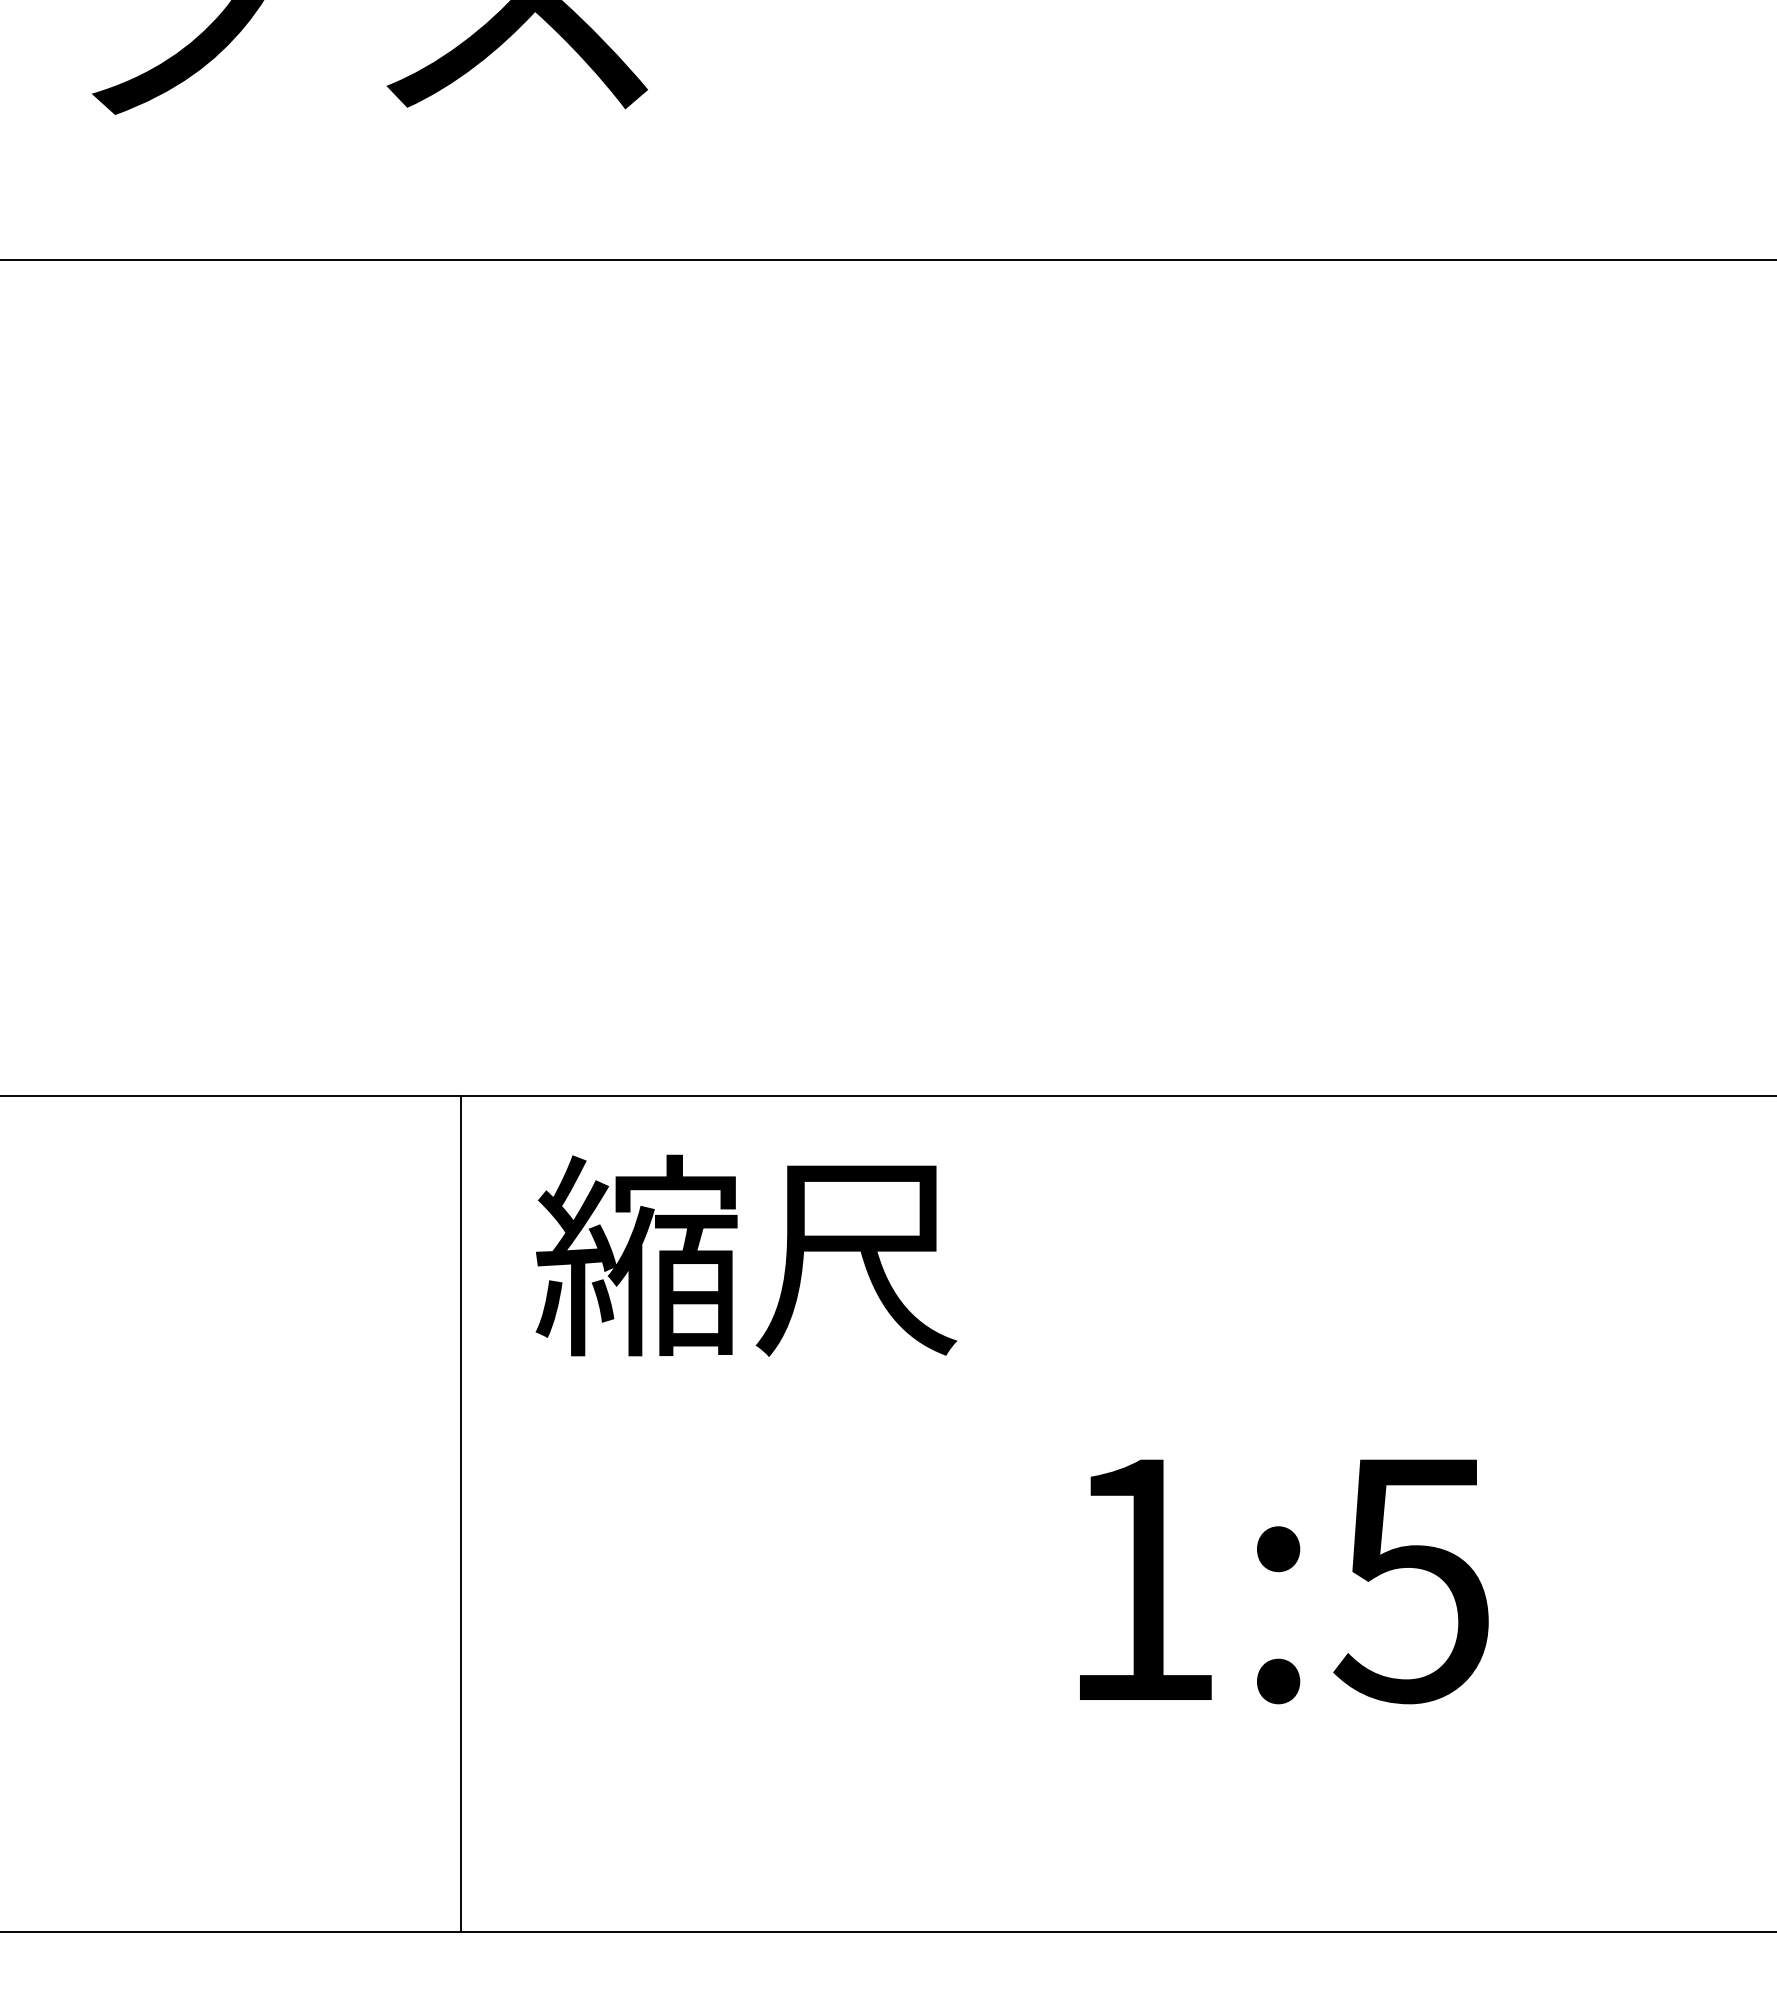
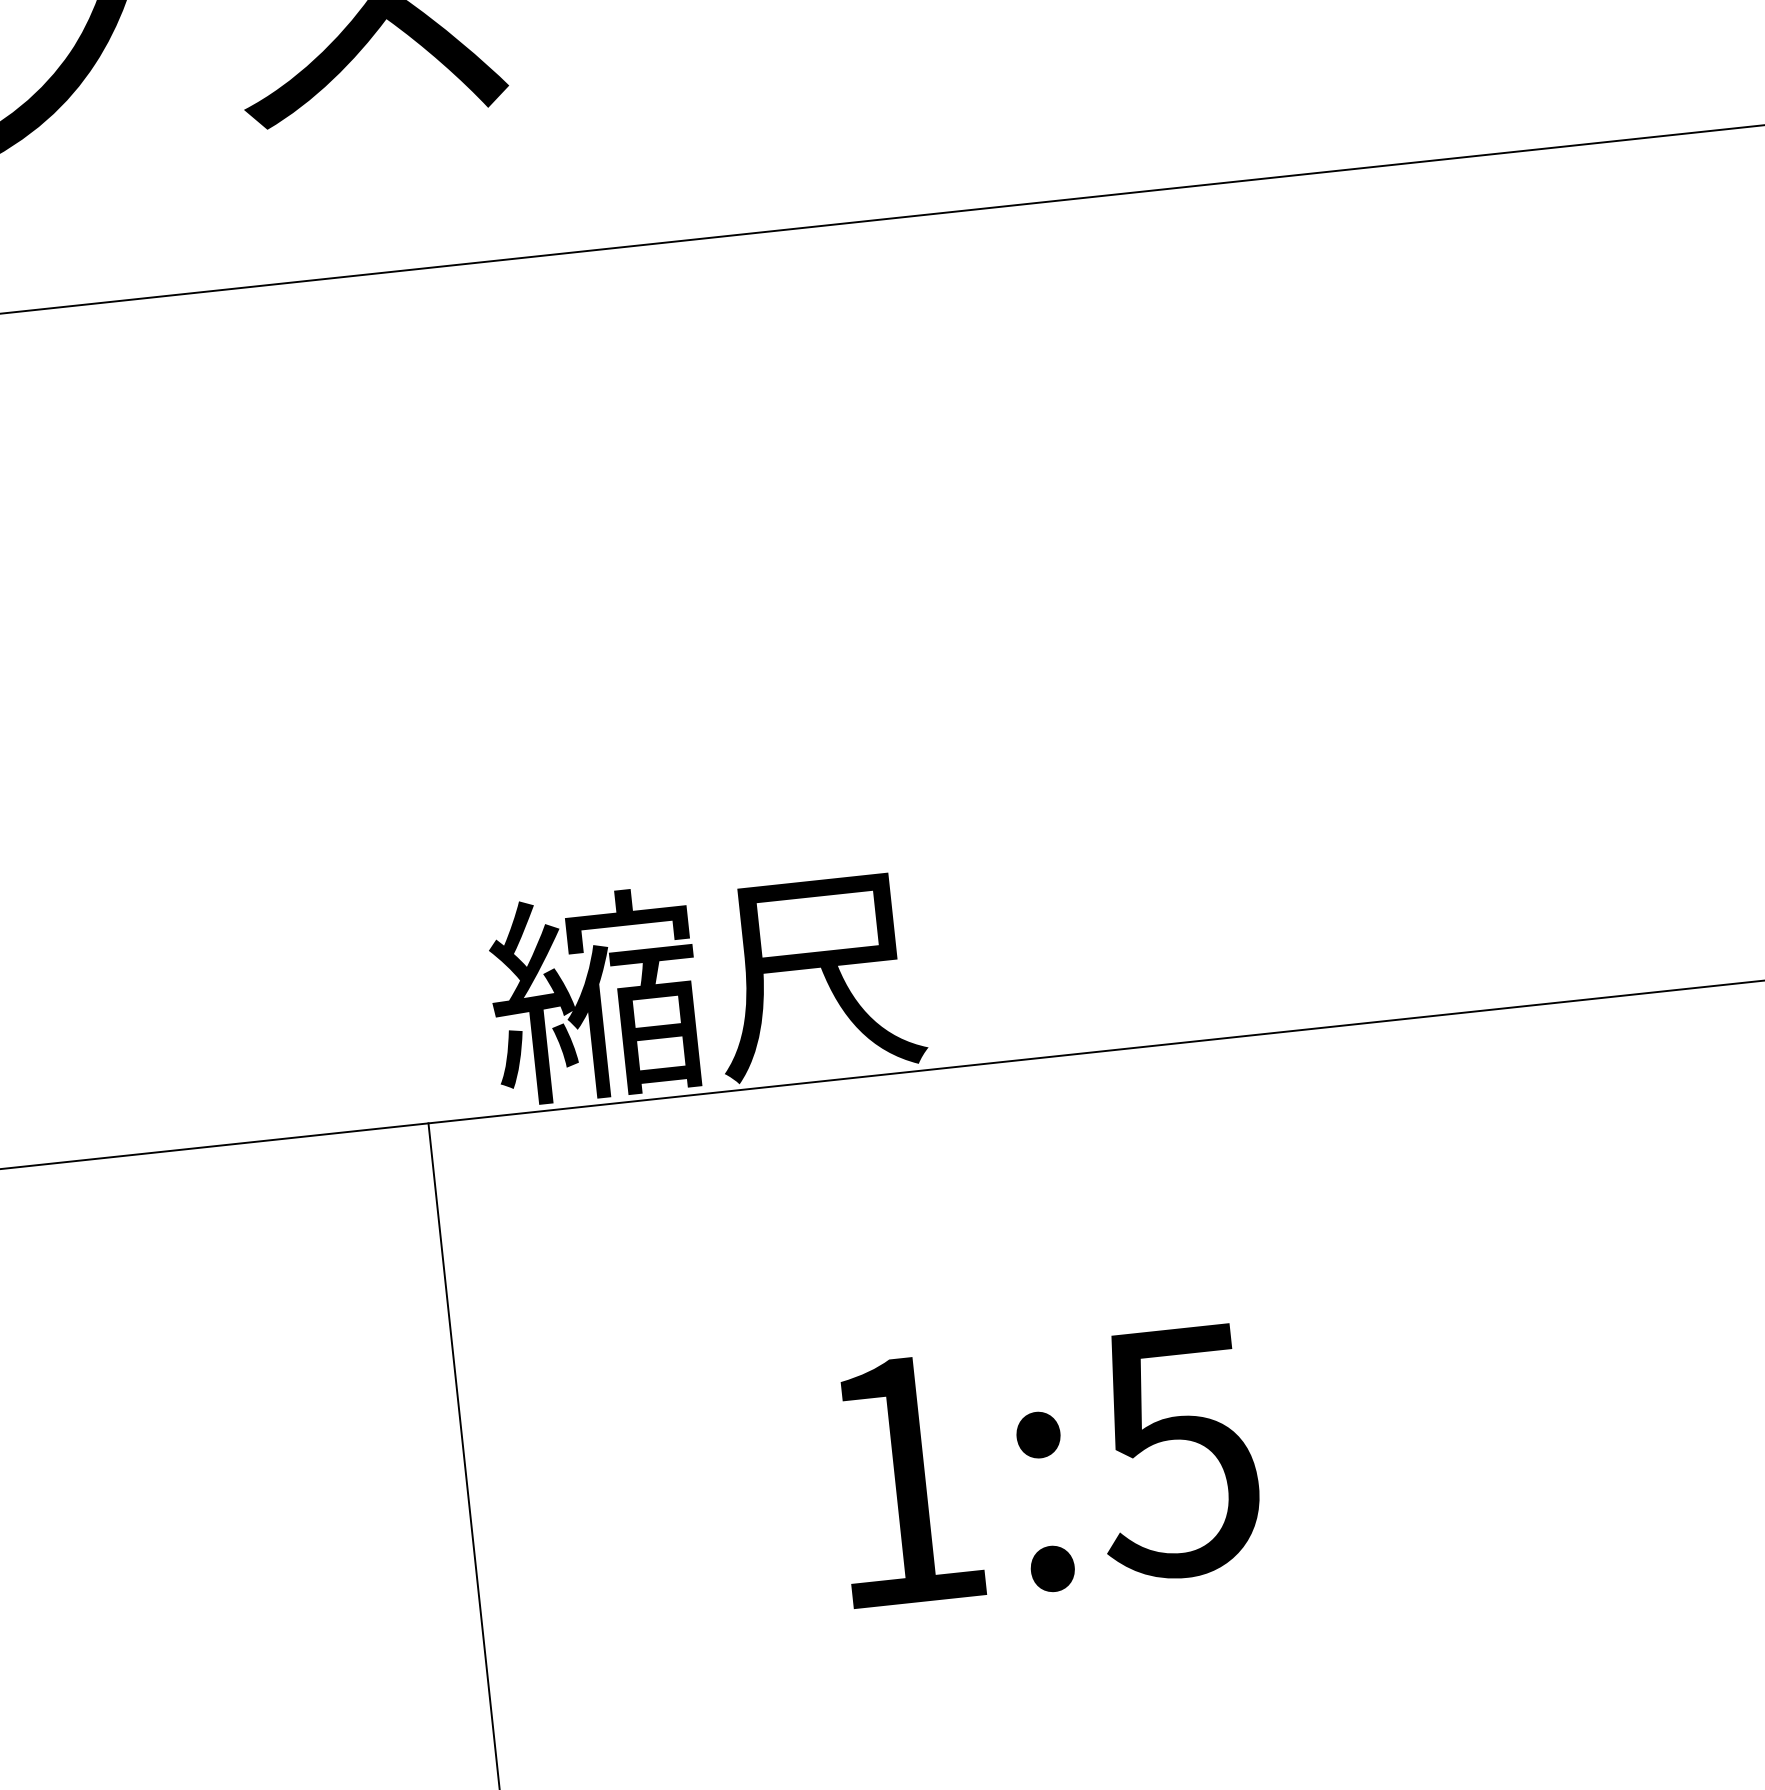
text: (746, 1255) -> (705, 983), moved
text: (1284, 1581) -> (1047, 1467), moved

